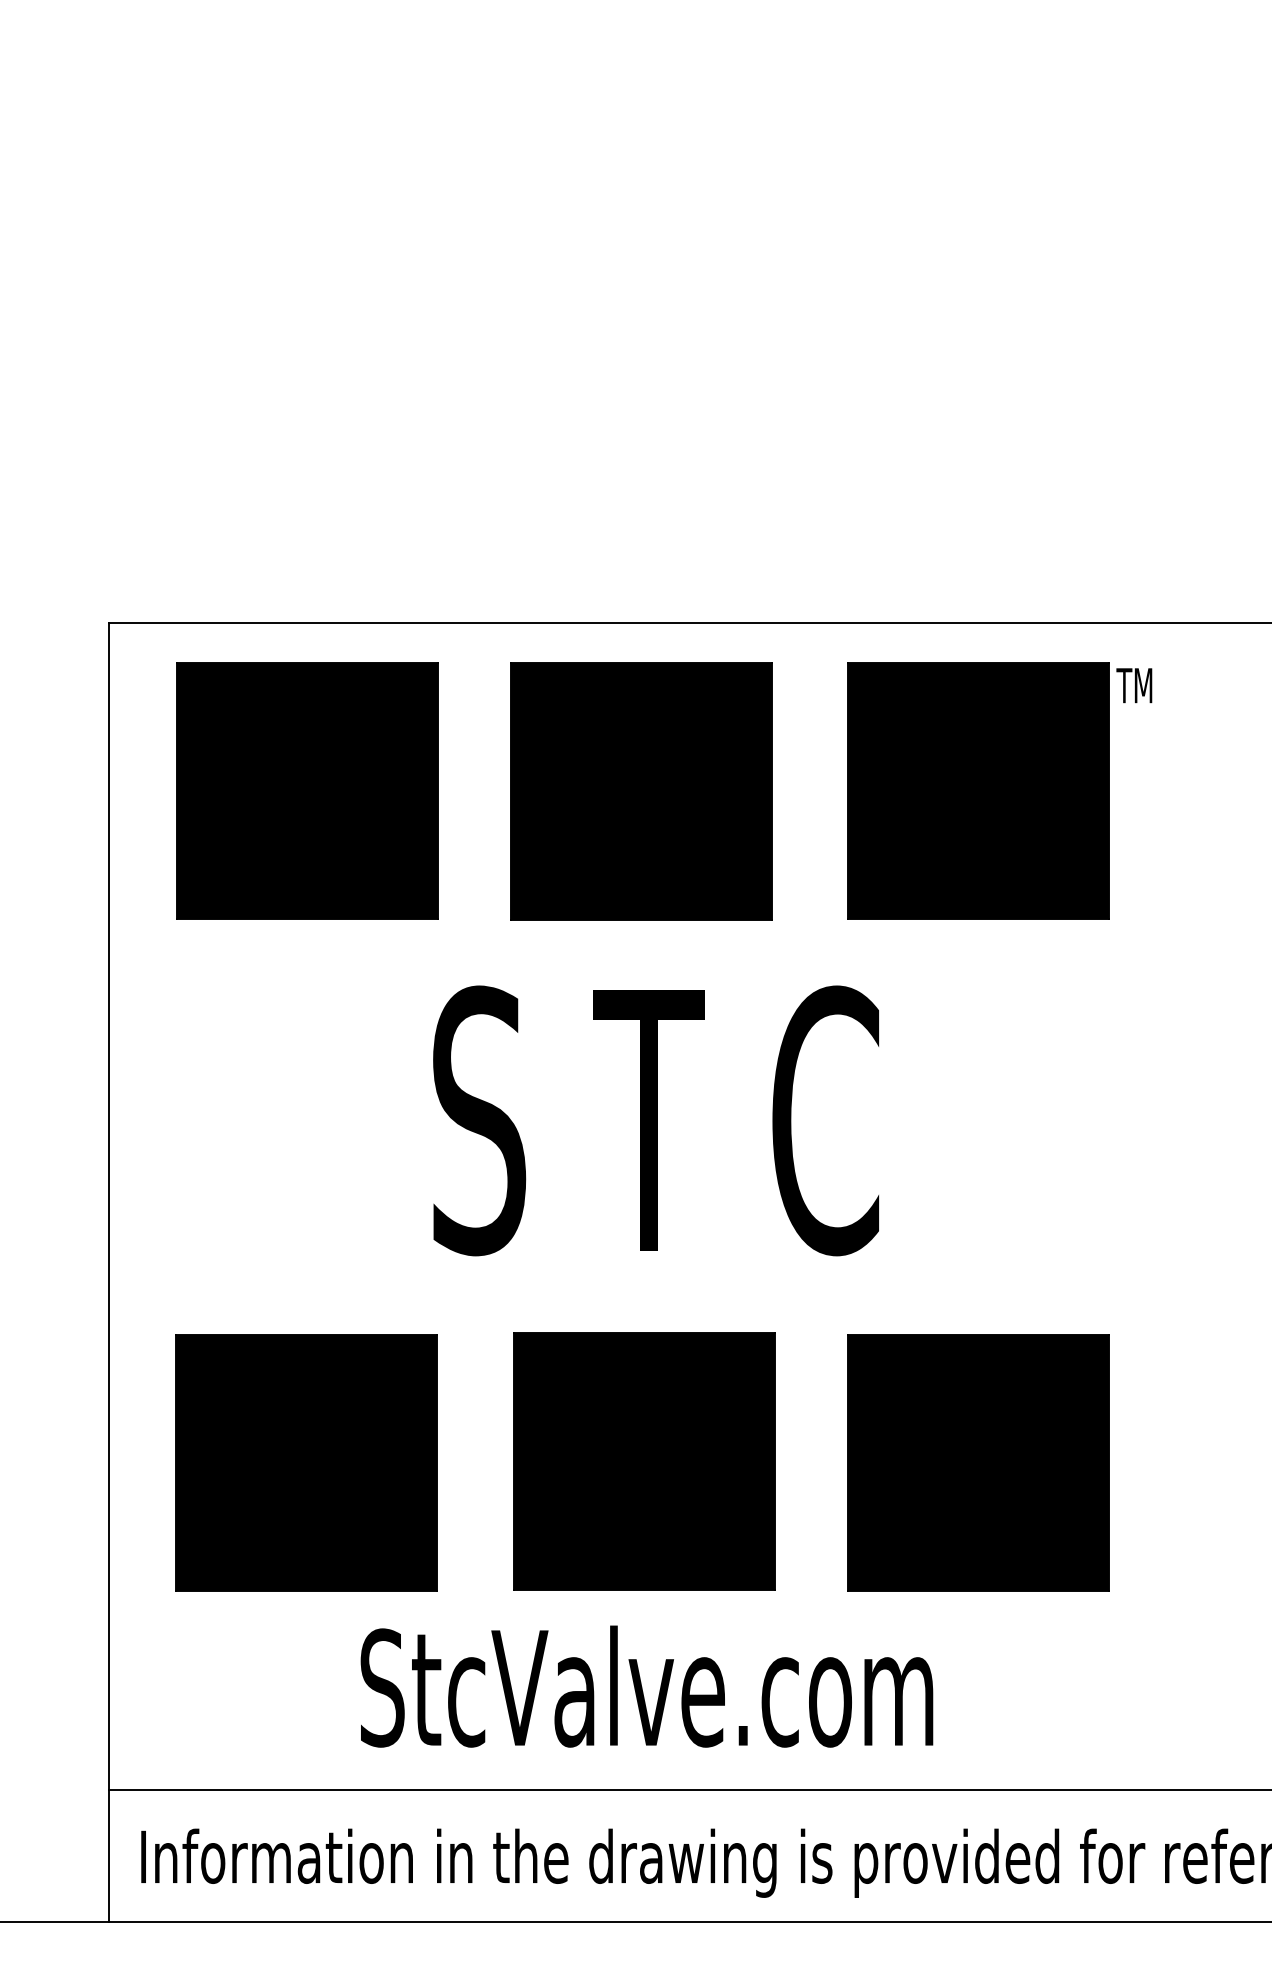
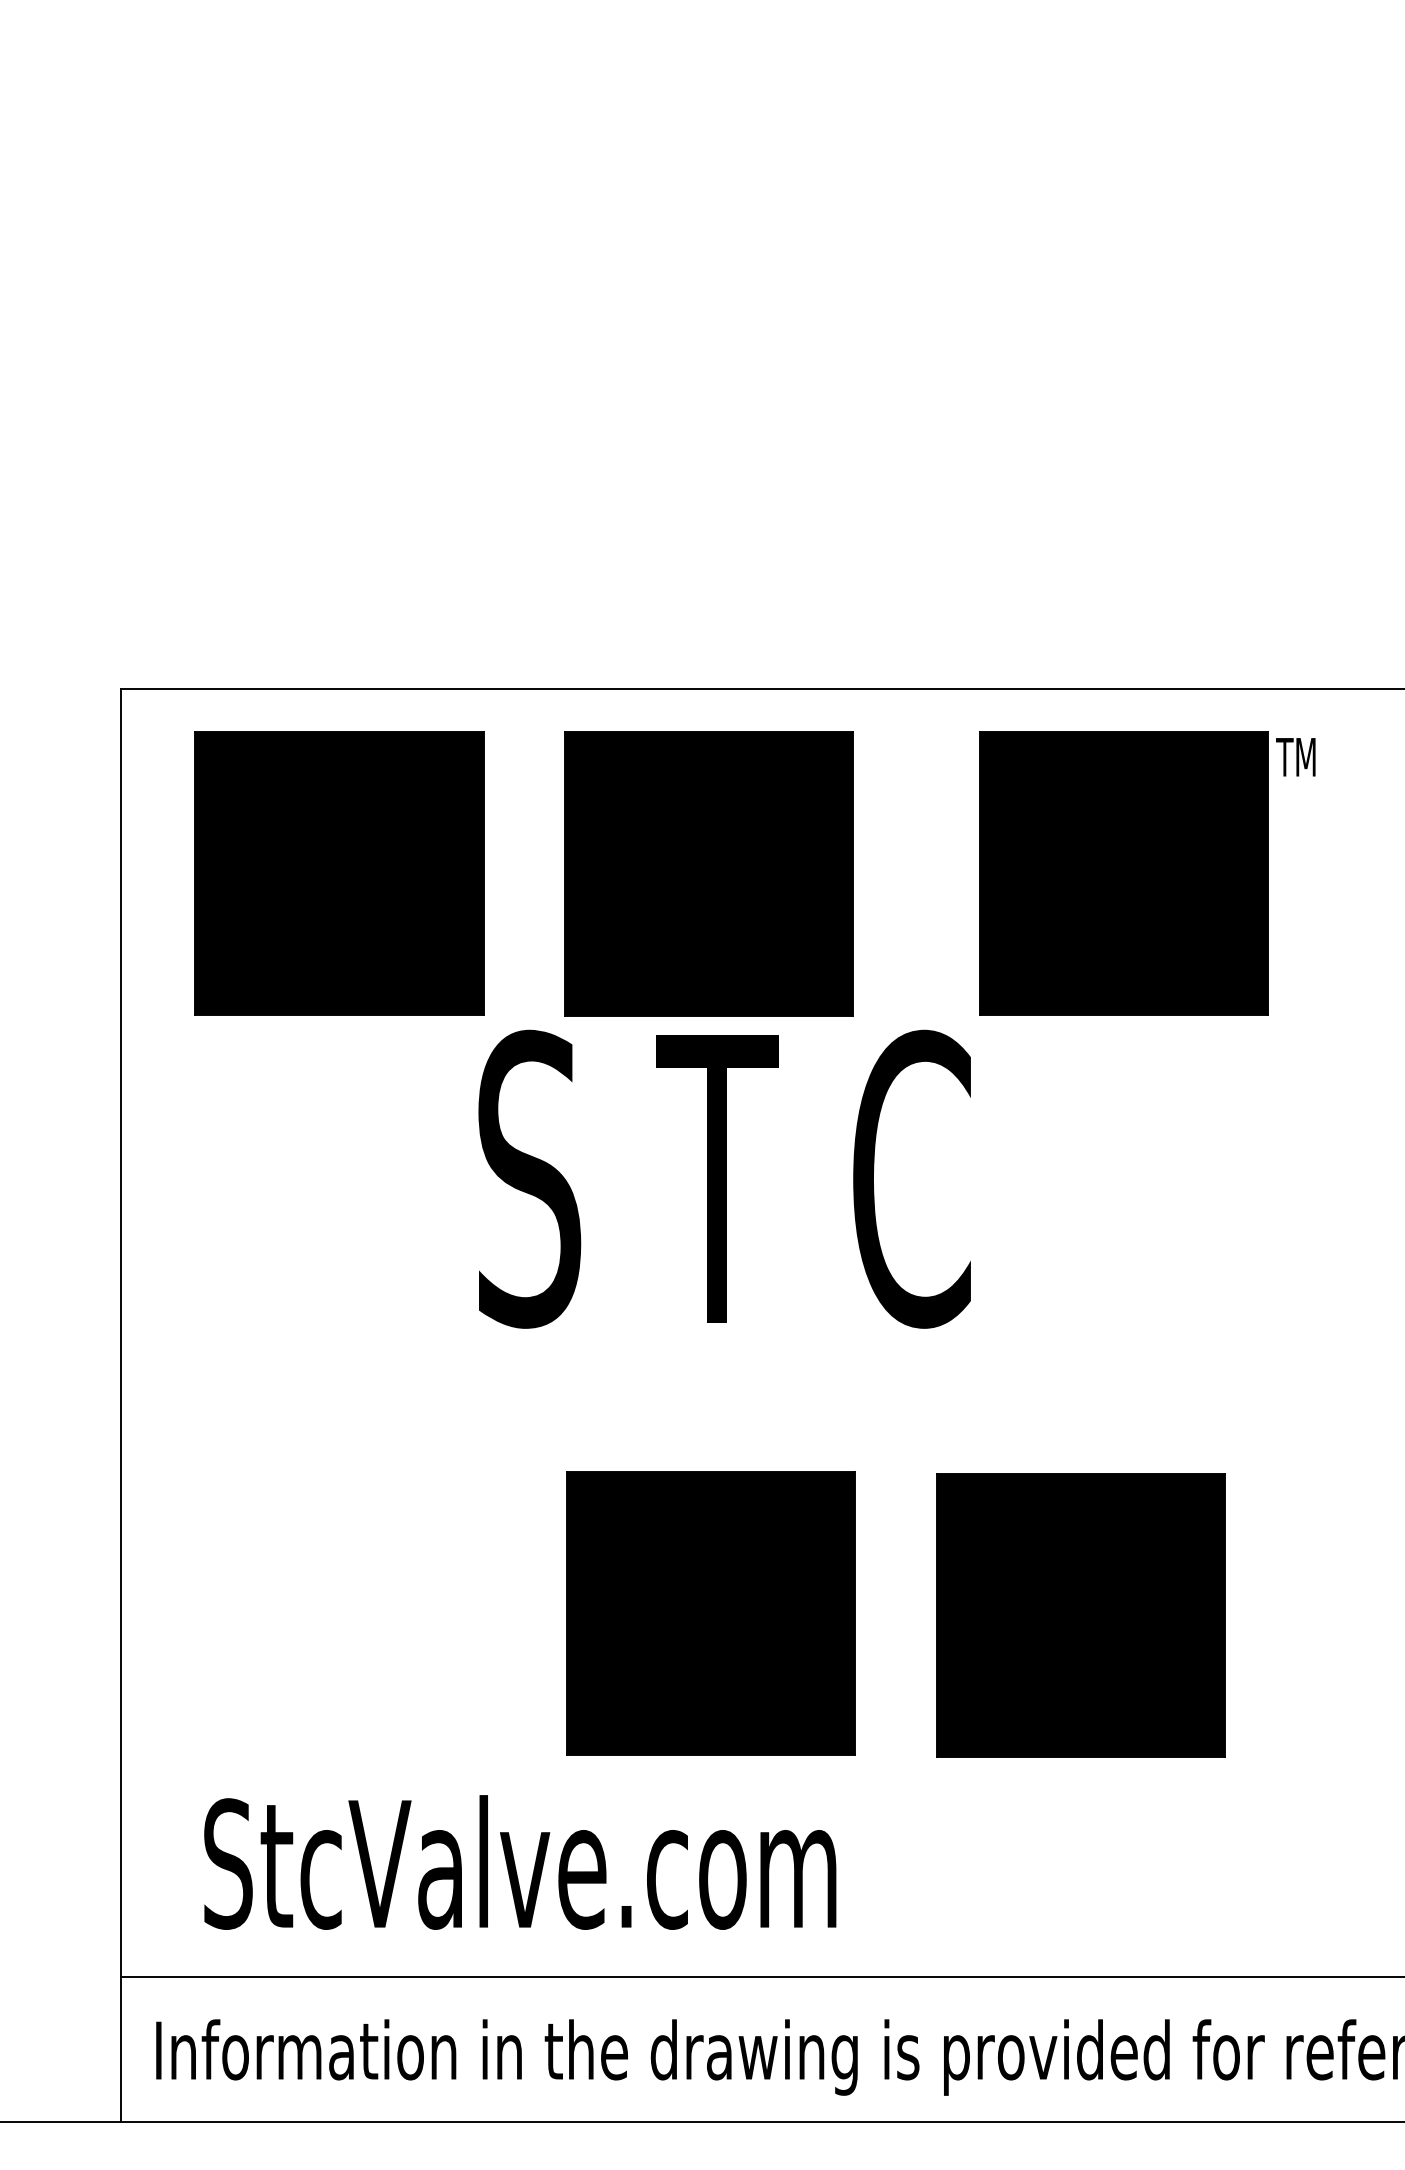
part: (999, 790) -> (1146, 872), moved
text: (655, 1120) -> (724, 1178), moved
part: (306, 1462) -> (338, 1615), removed
text: (646, 1686) -> (519, 1862), moved

